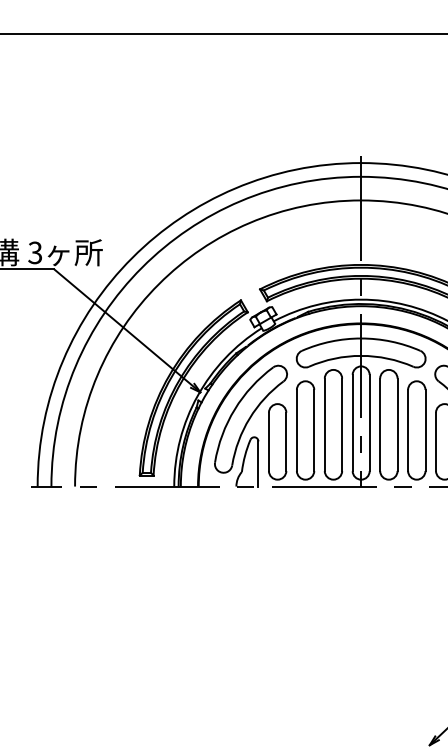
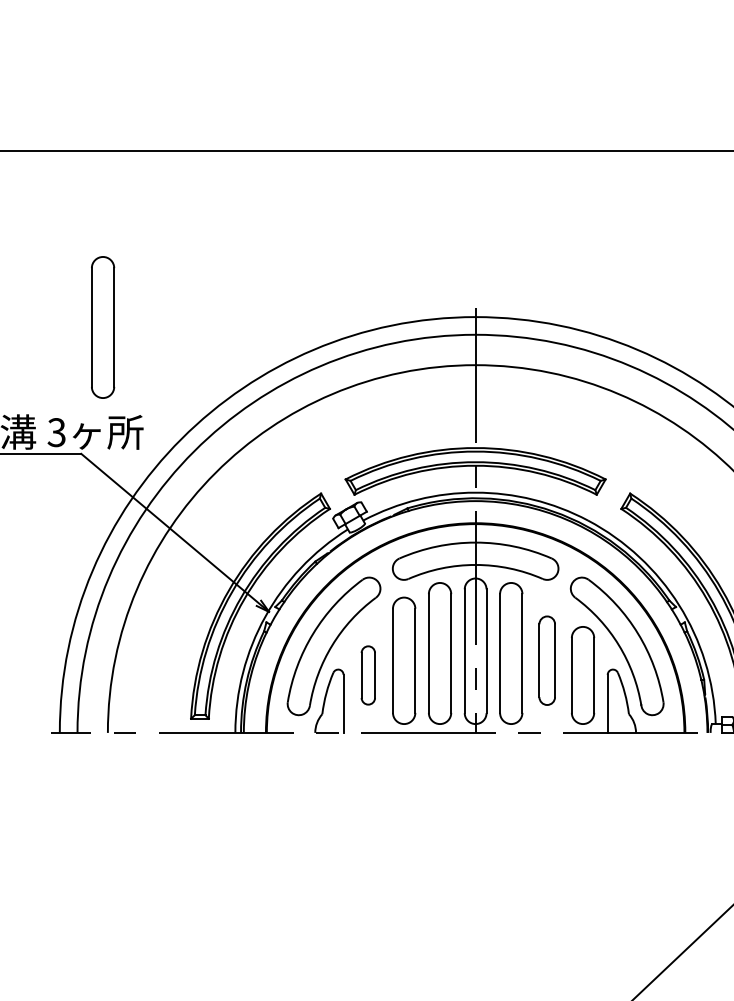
part: (71, 171) -> (103, 327), added
part: (417, 430) -> (547, 660), size x0.7
part: (277, 441) -> (368, 675), size x0.6

